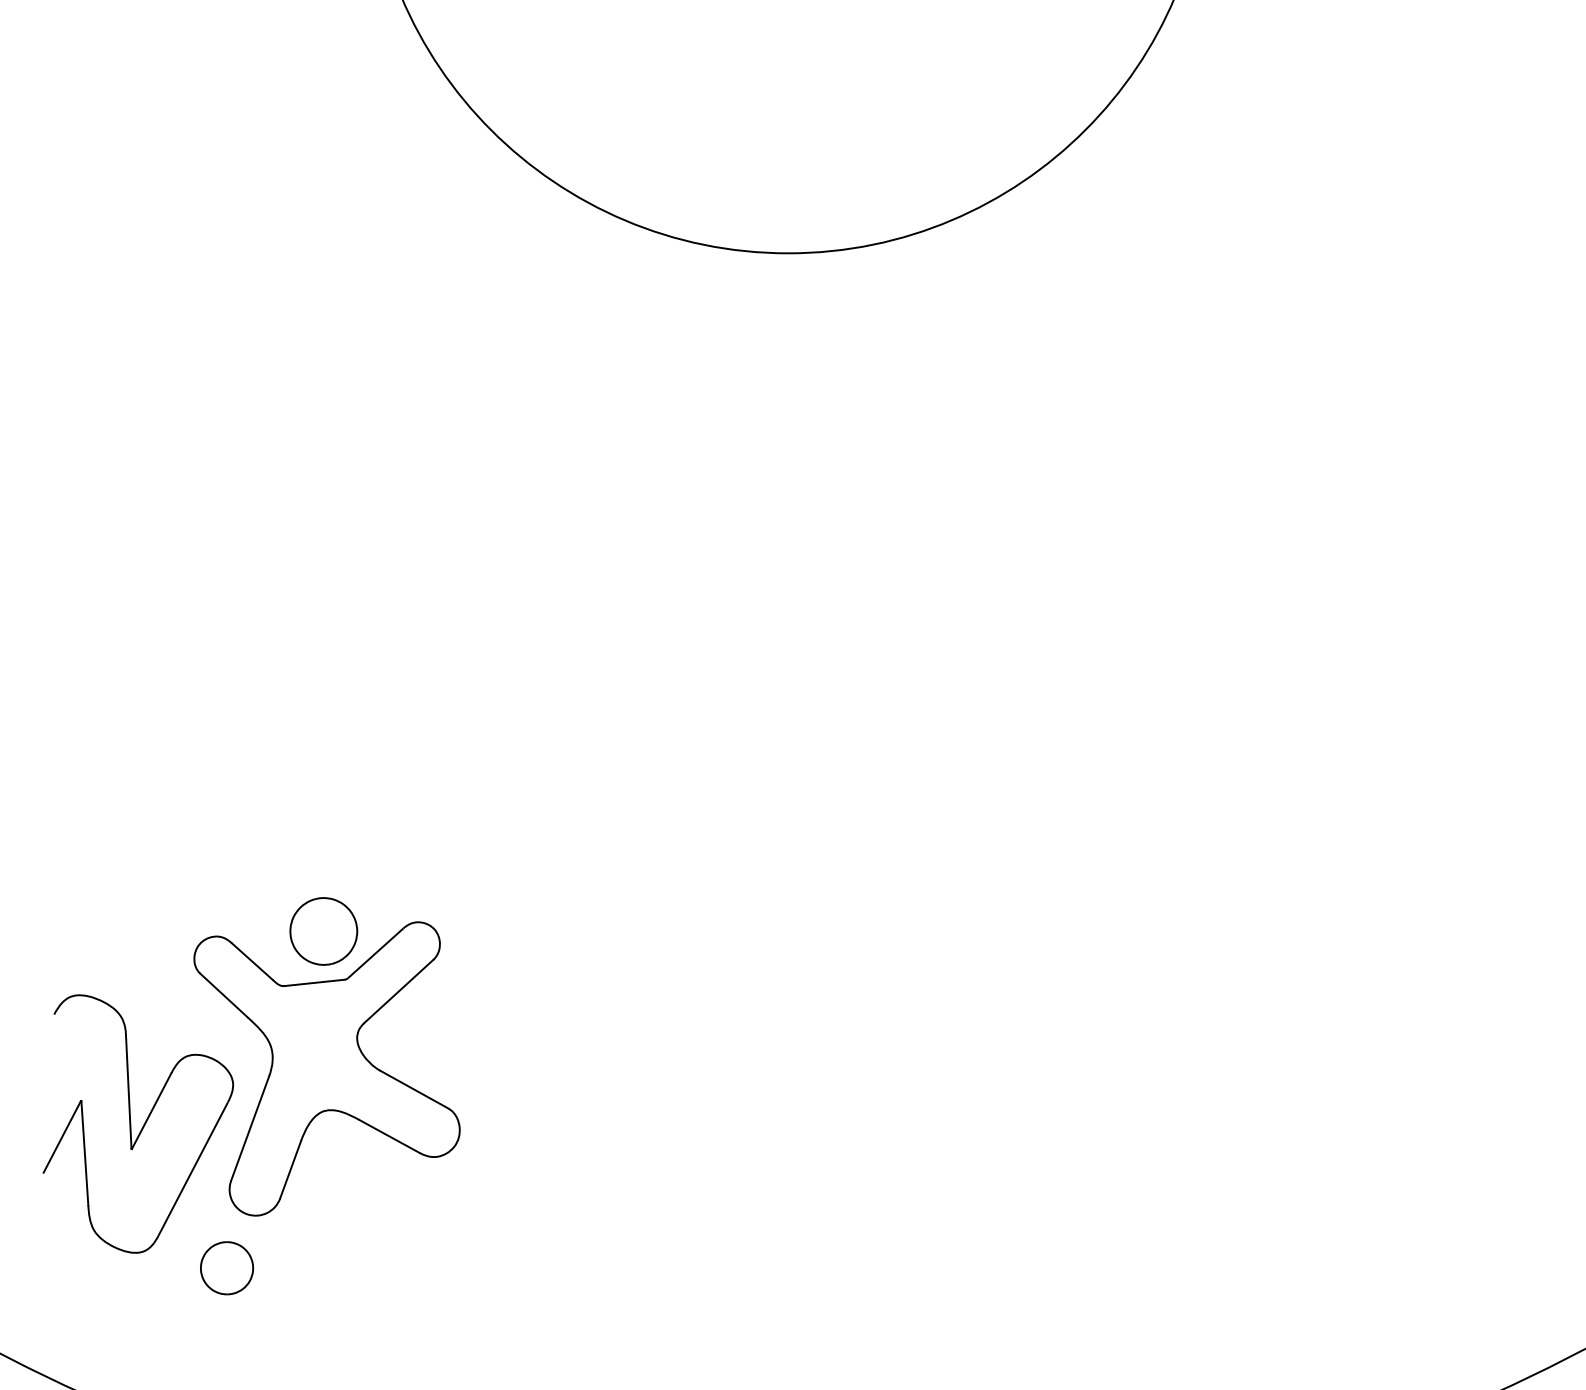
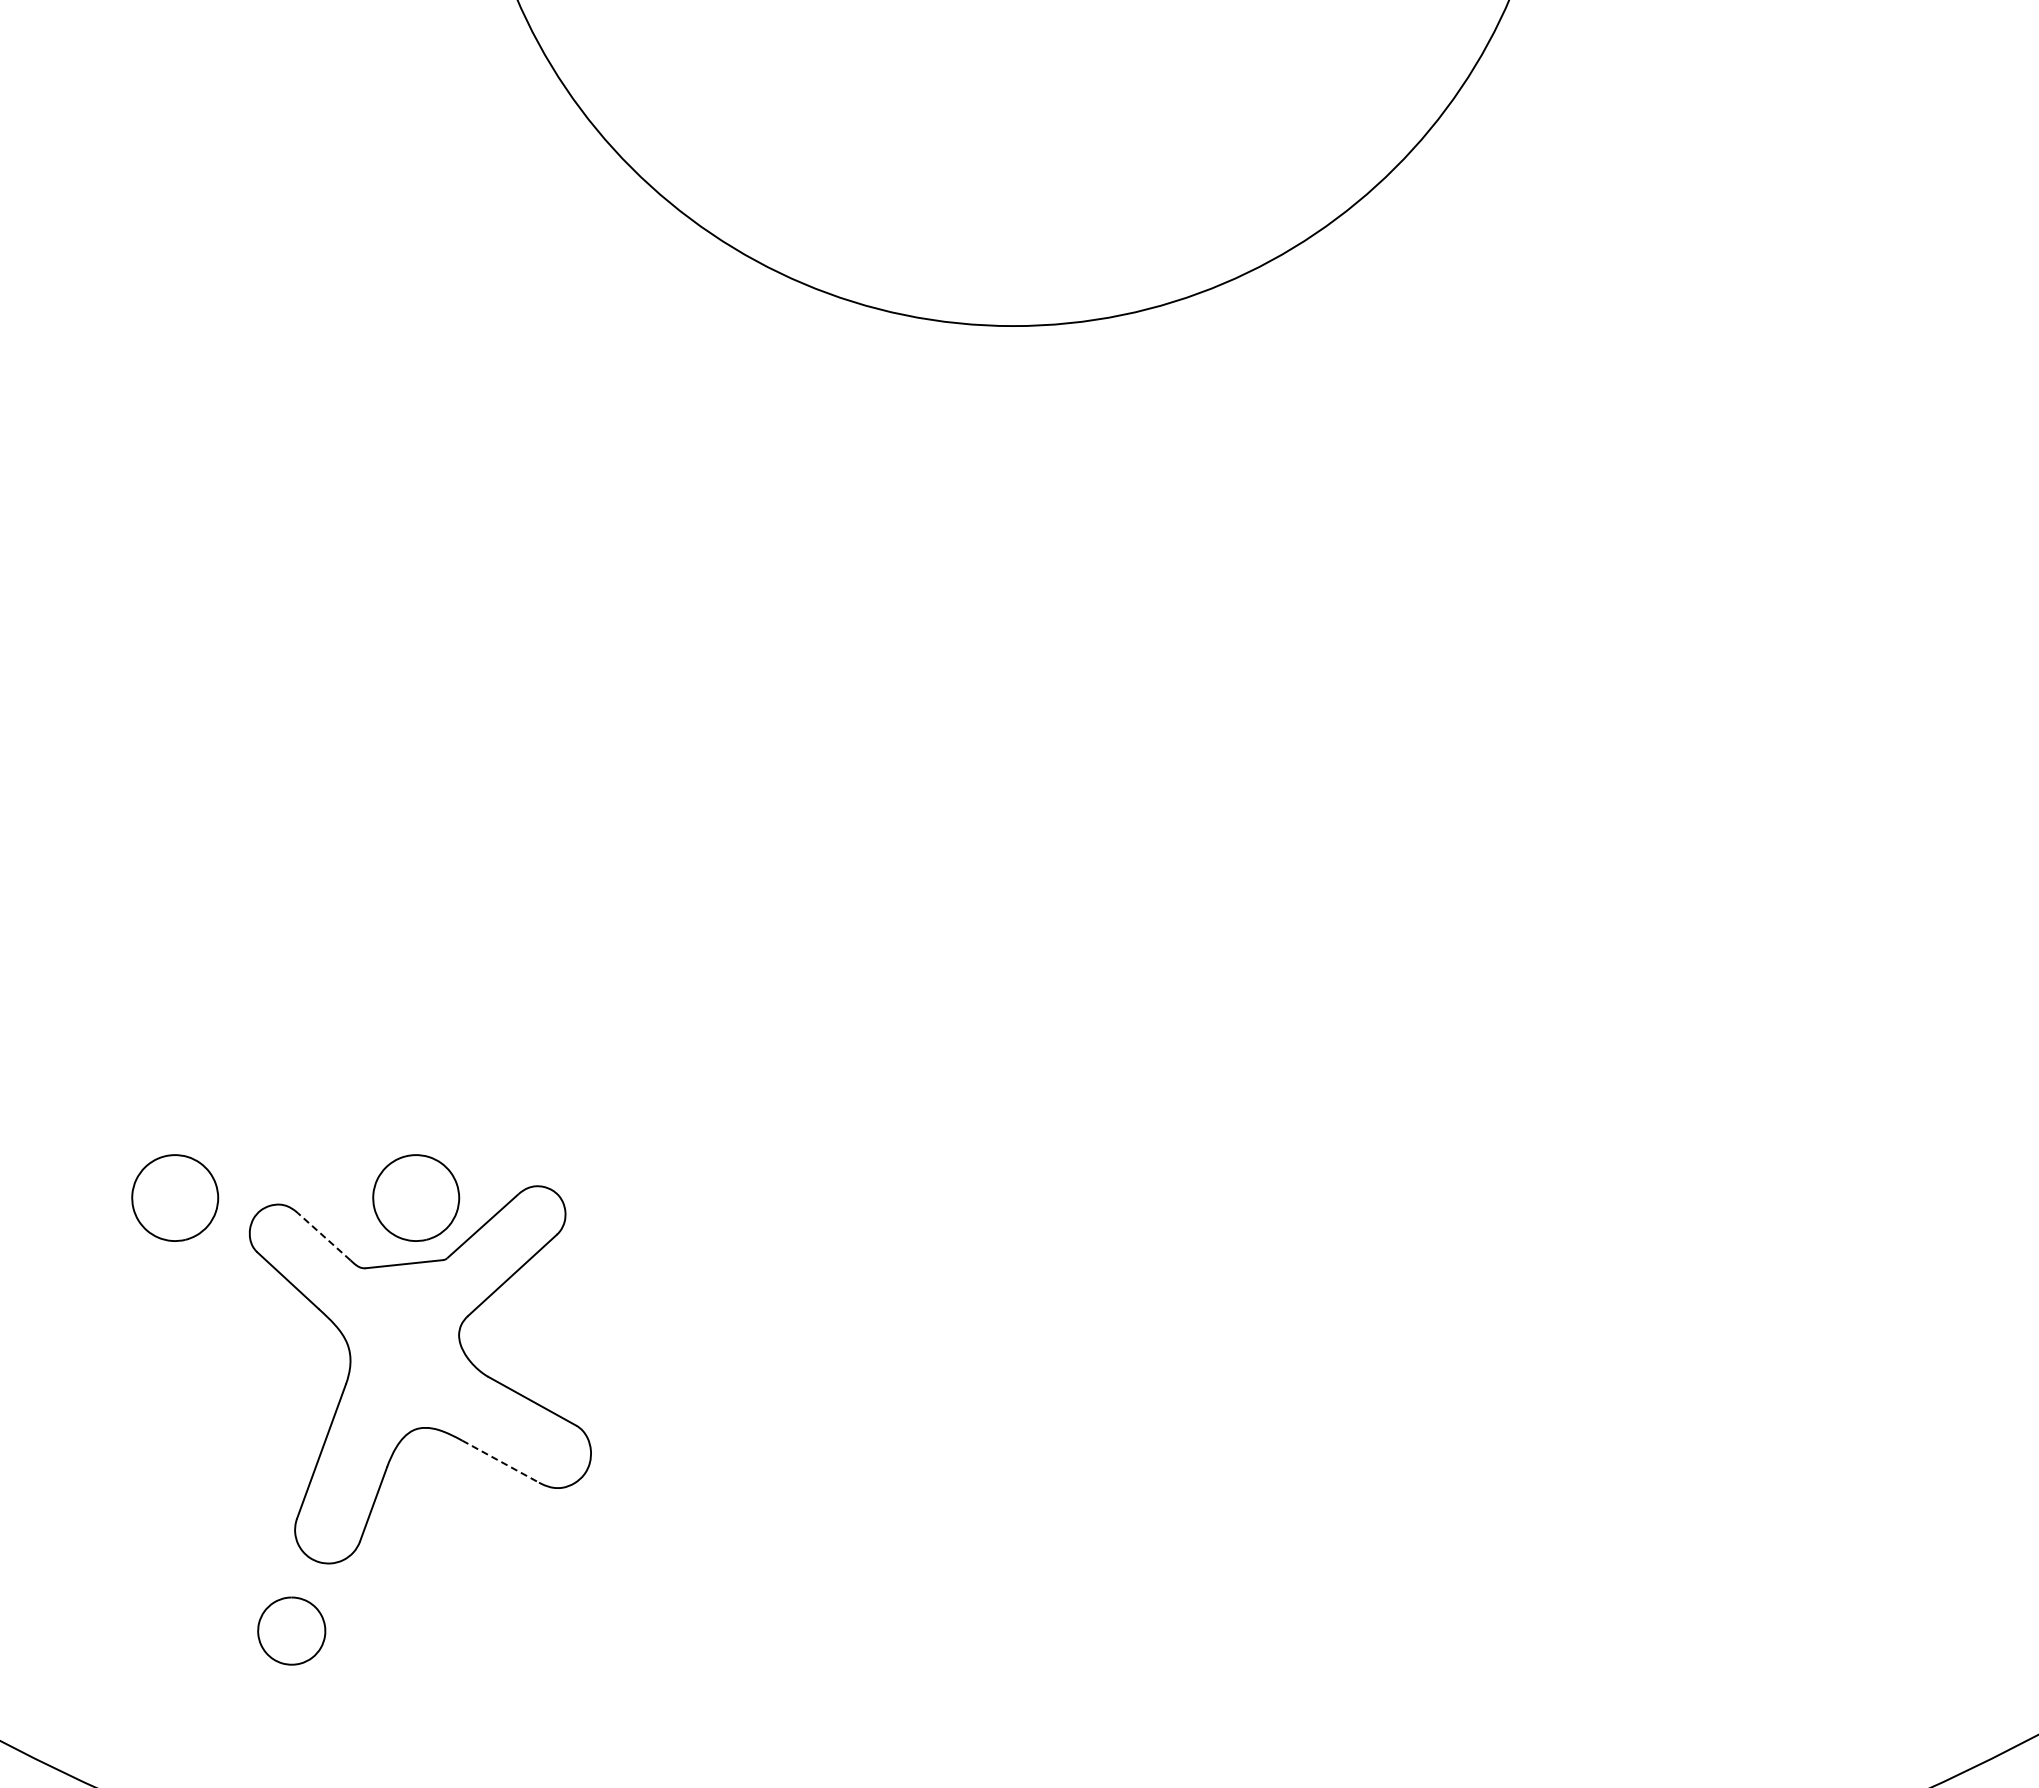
part: (136, 931) -> (175, 1197), added
line: (251, 961) -> (323, 1236), solid -> dashed
part: (142, 1126) -> (183, 1448), removed
line: (389, 1136) -> (500, 1461), solid -> dashed

